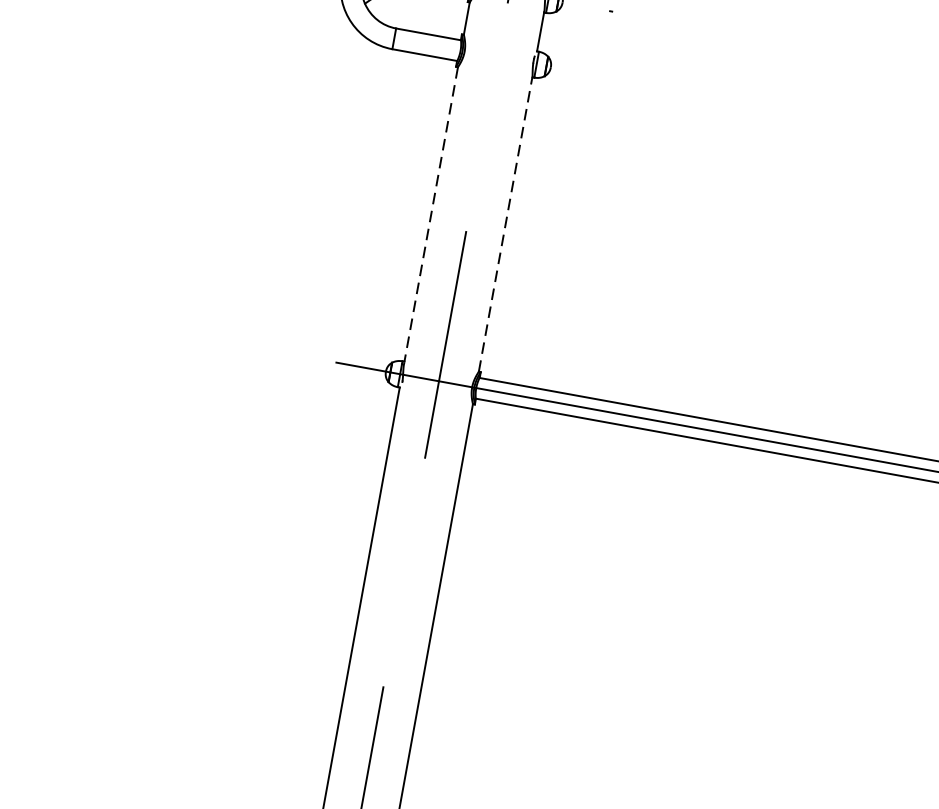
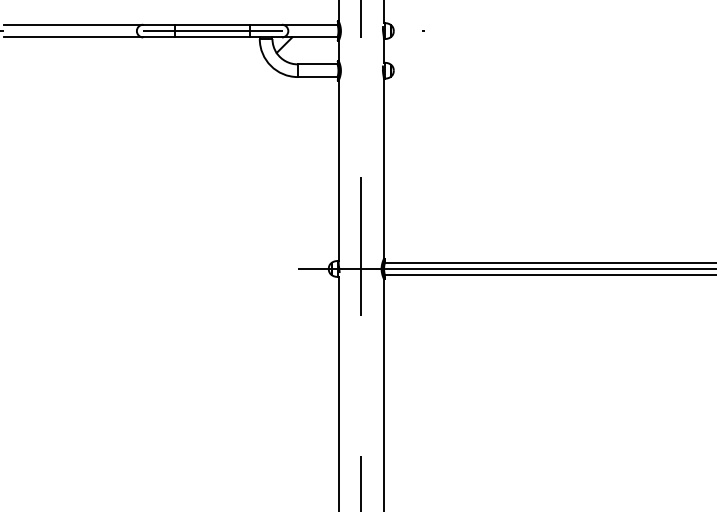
line: (430, 215) -> (338, 171), dashed -> solid
line: (505, 223) -> (383, 168), dashed -> solid

